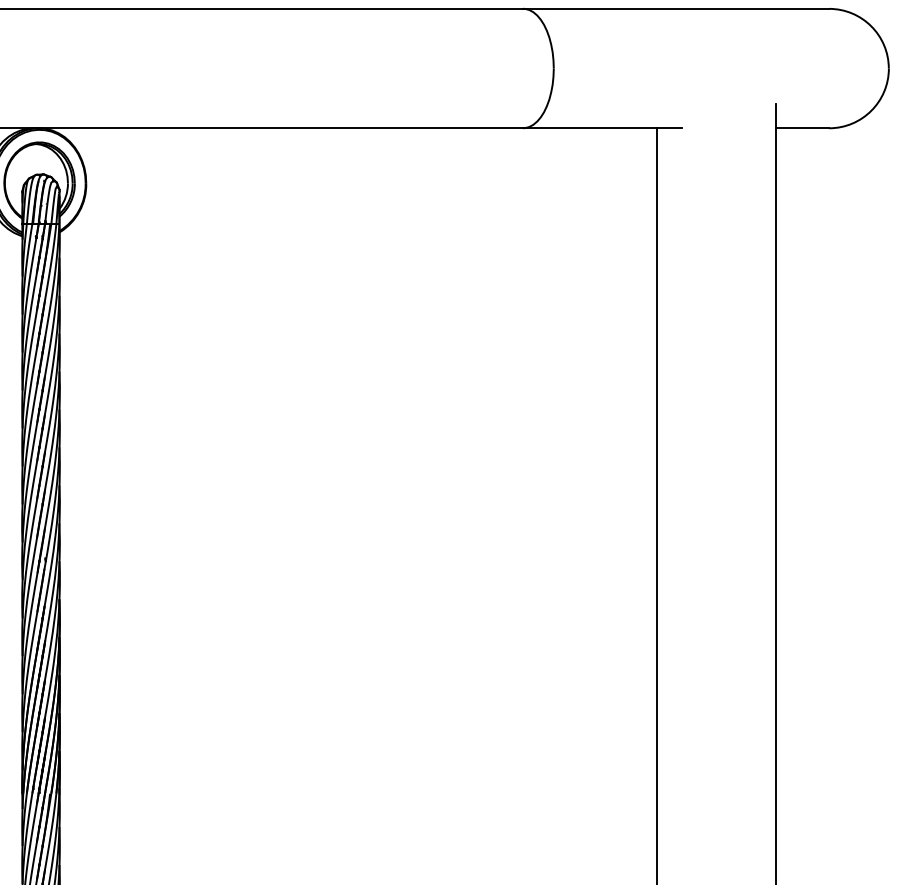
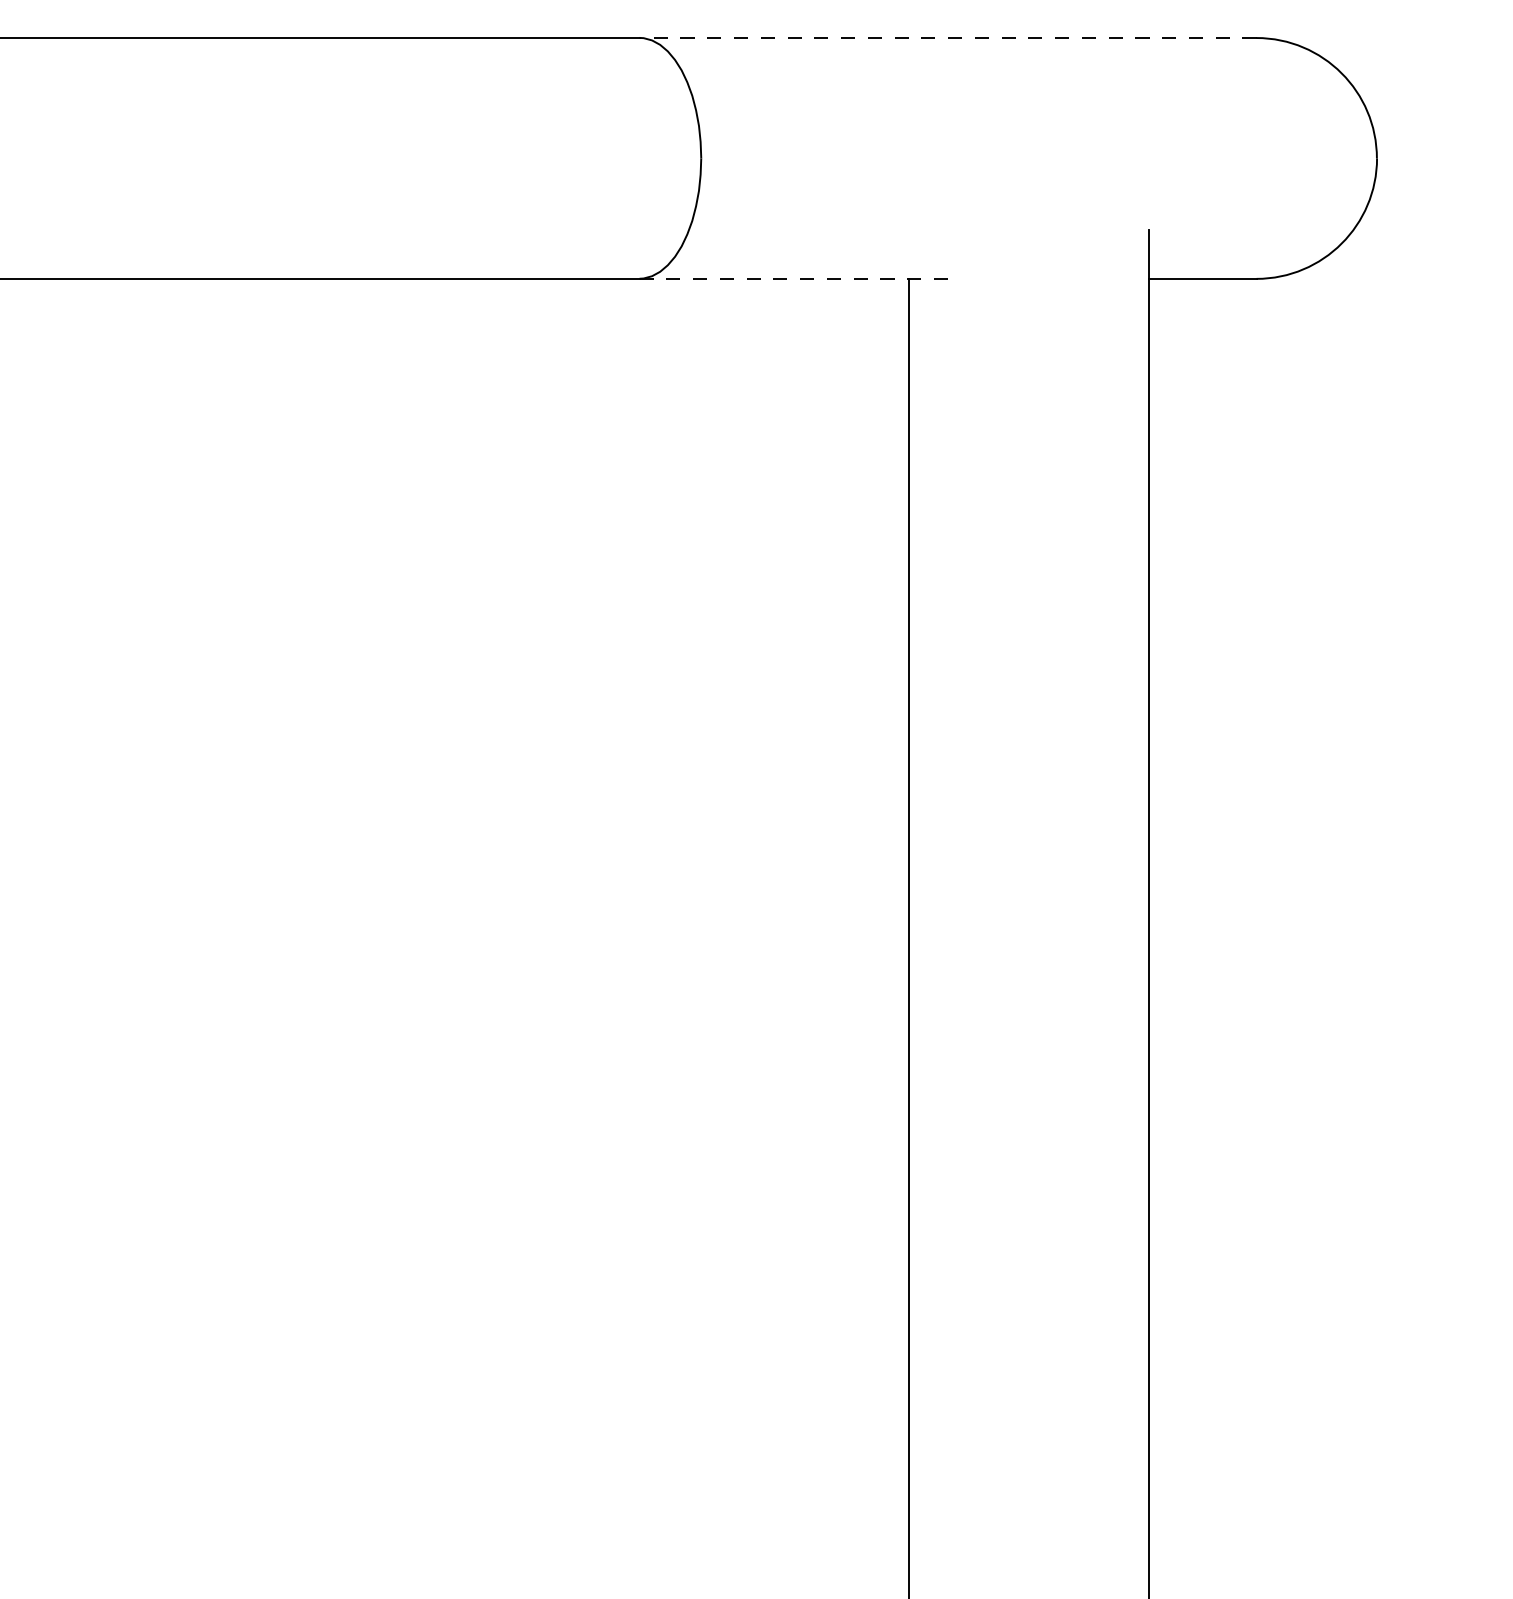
line: (676, 8) -> (948, 37), solid -> dashed
line: (602, 128) -> (799, 279), solid -> dashed

